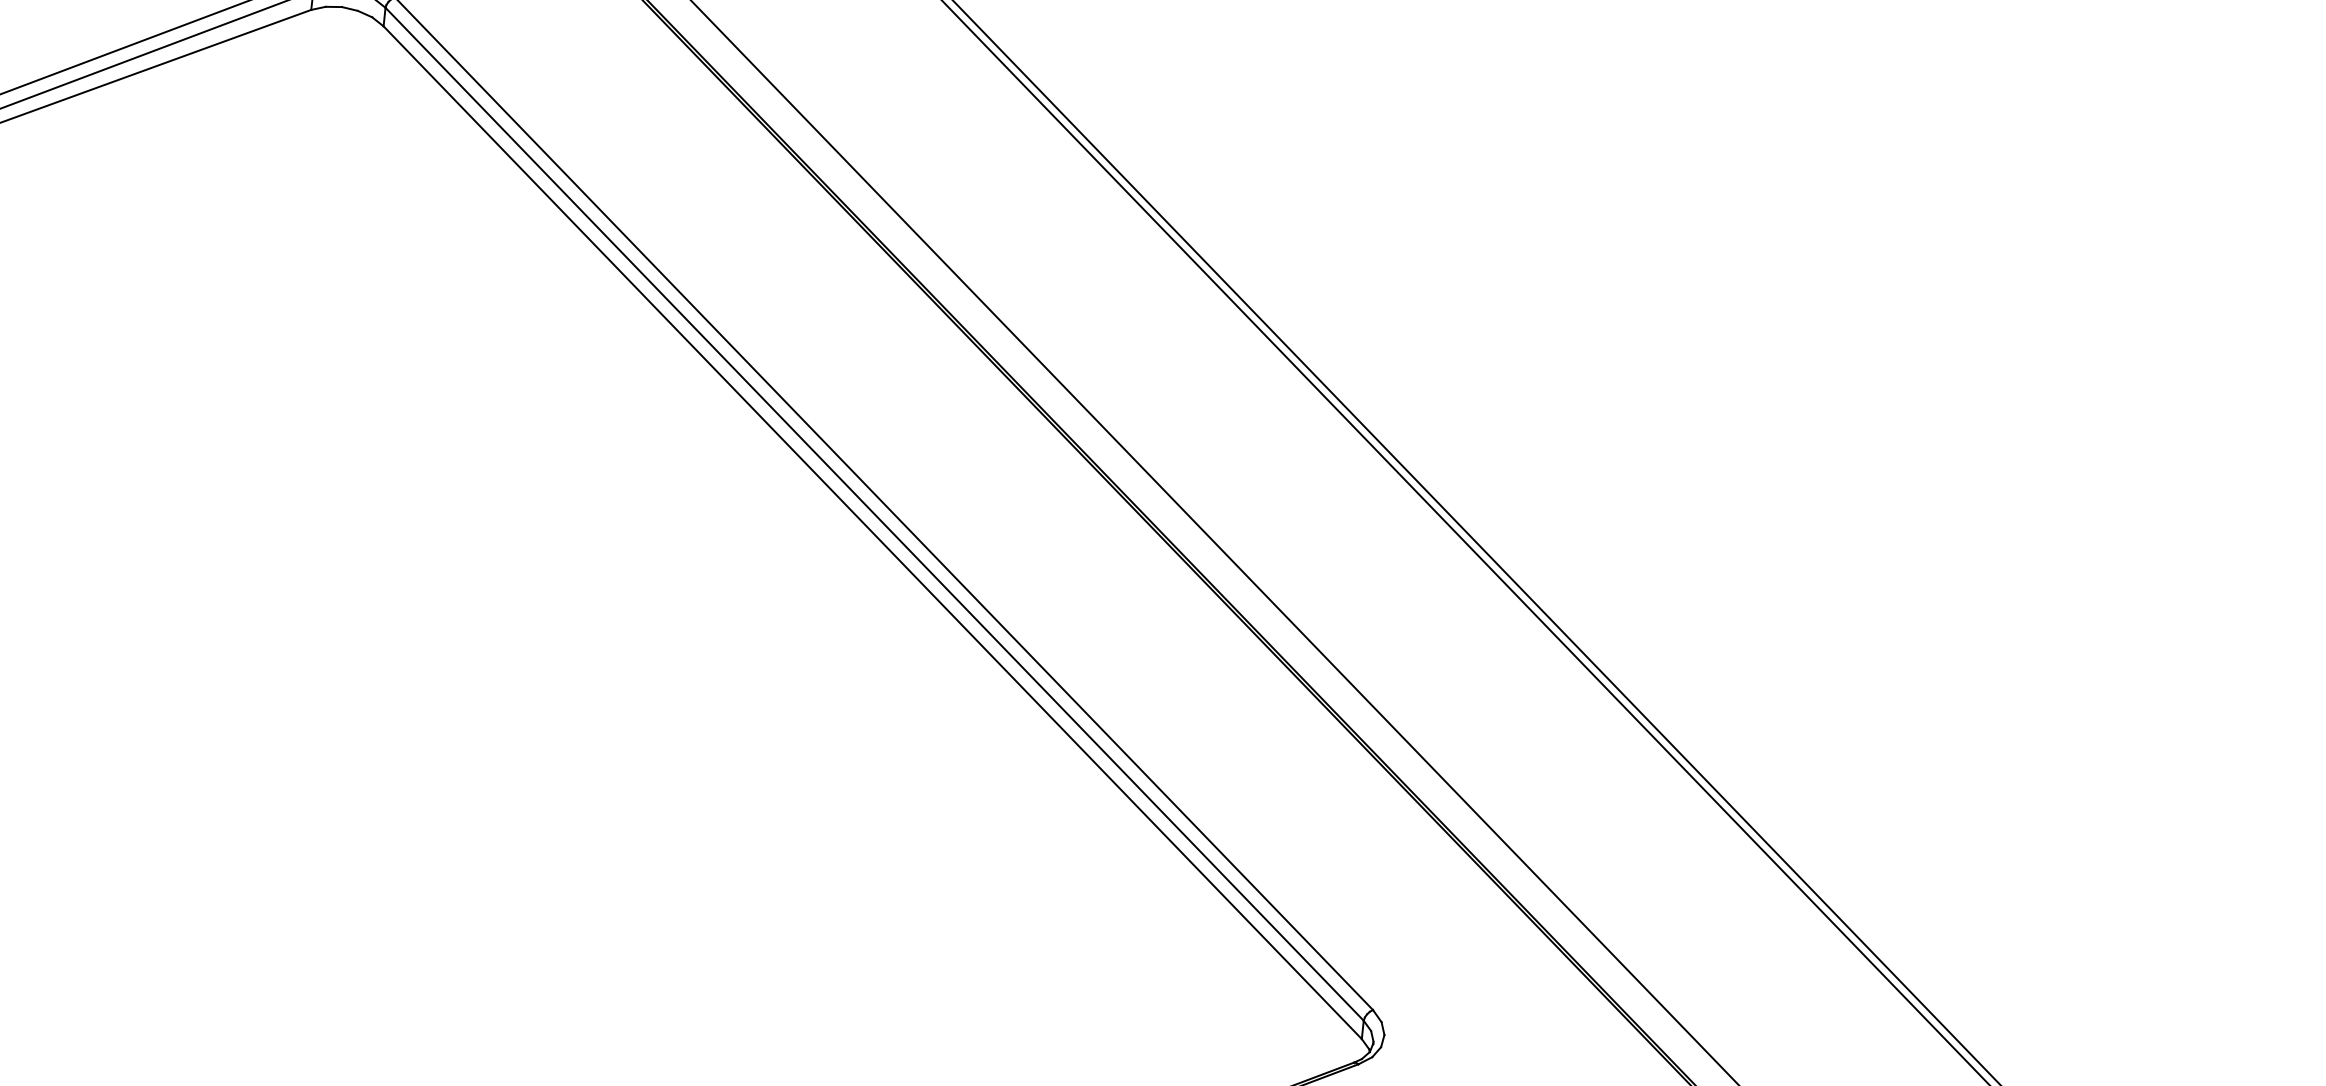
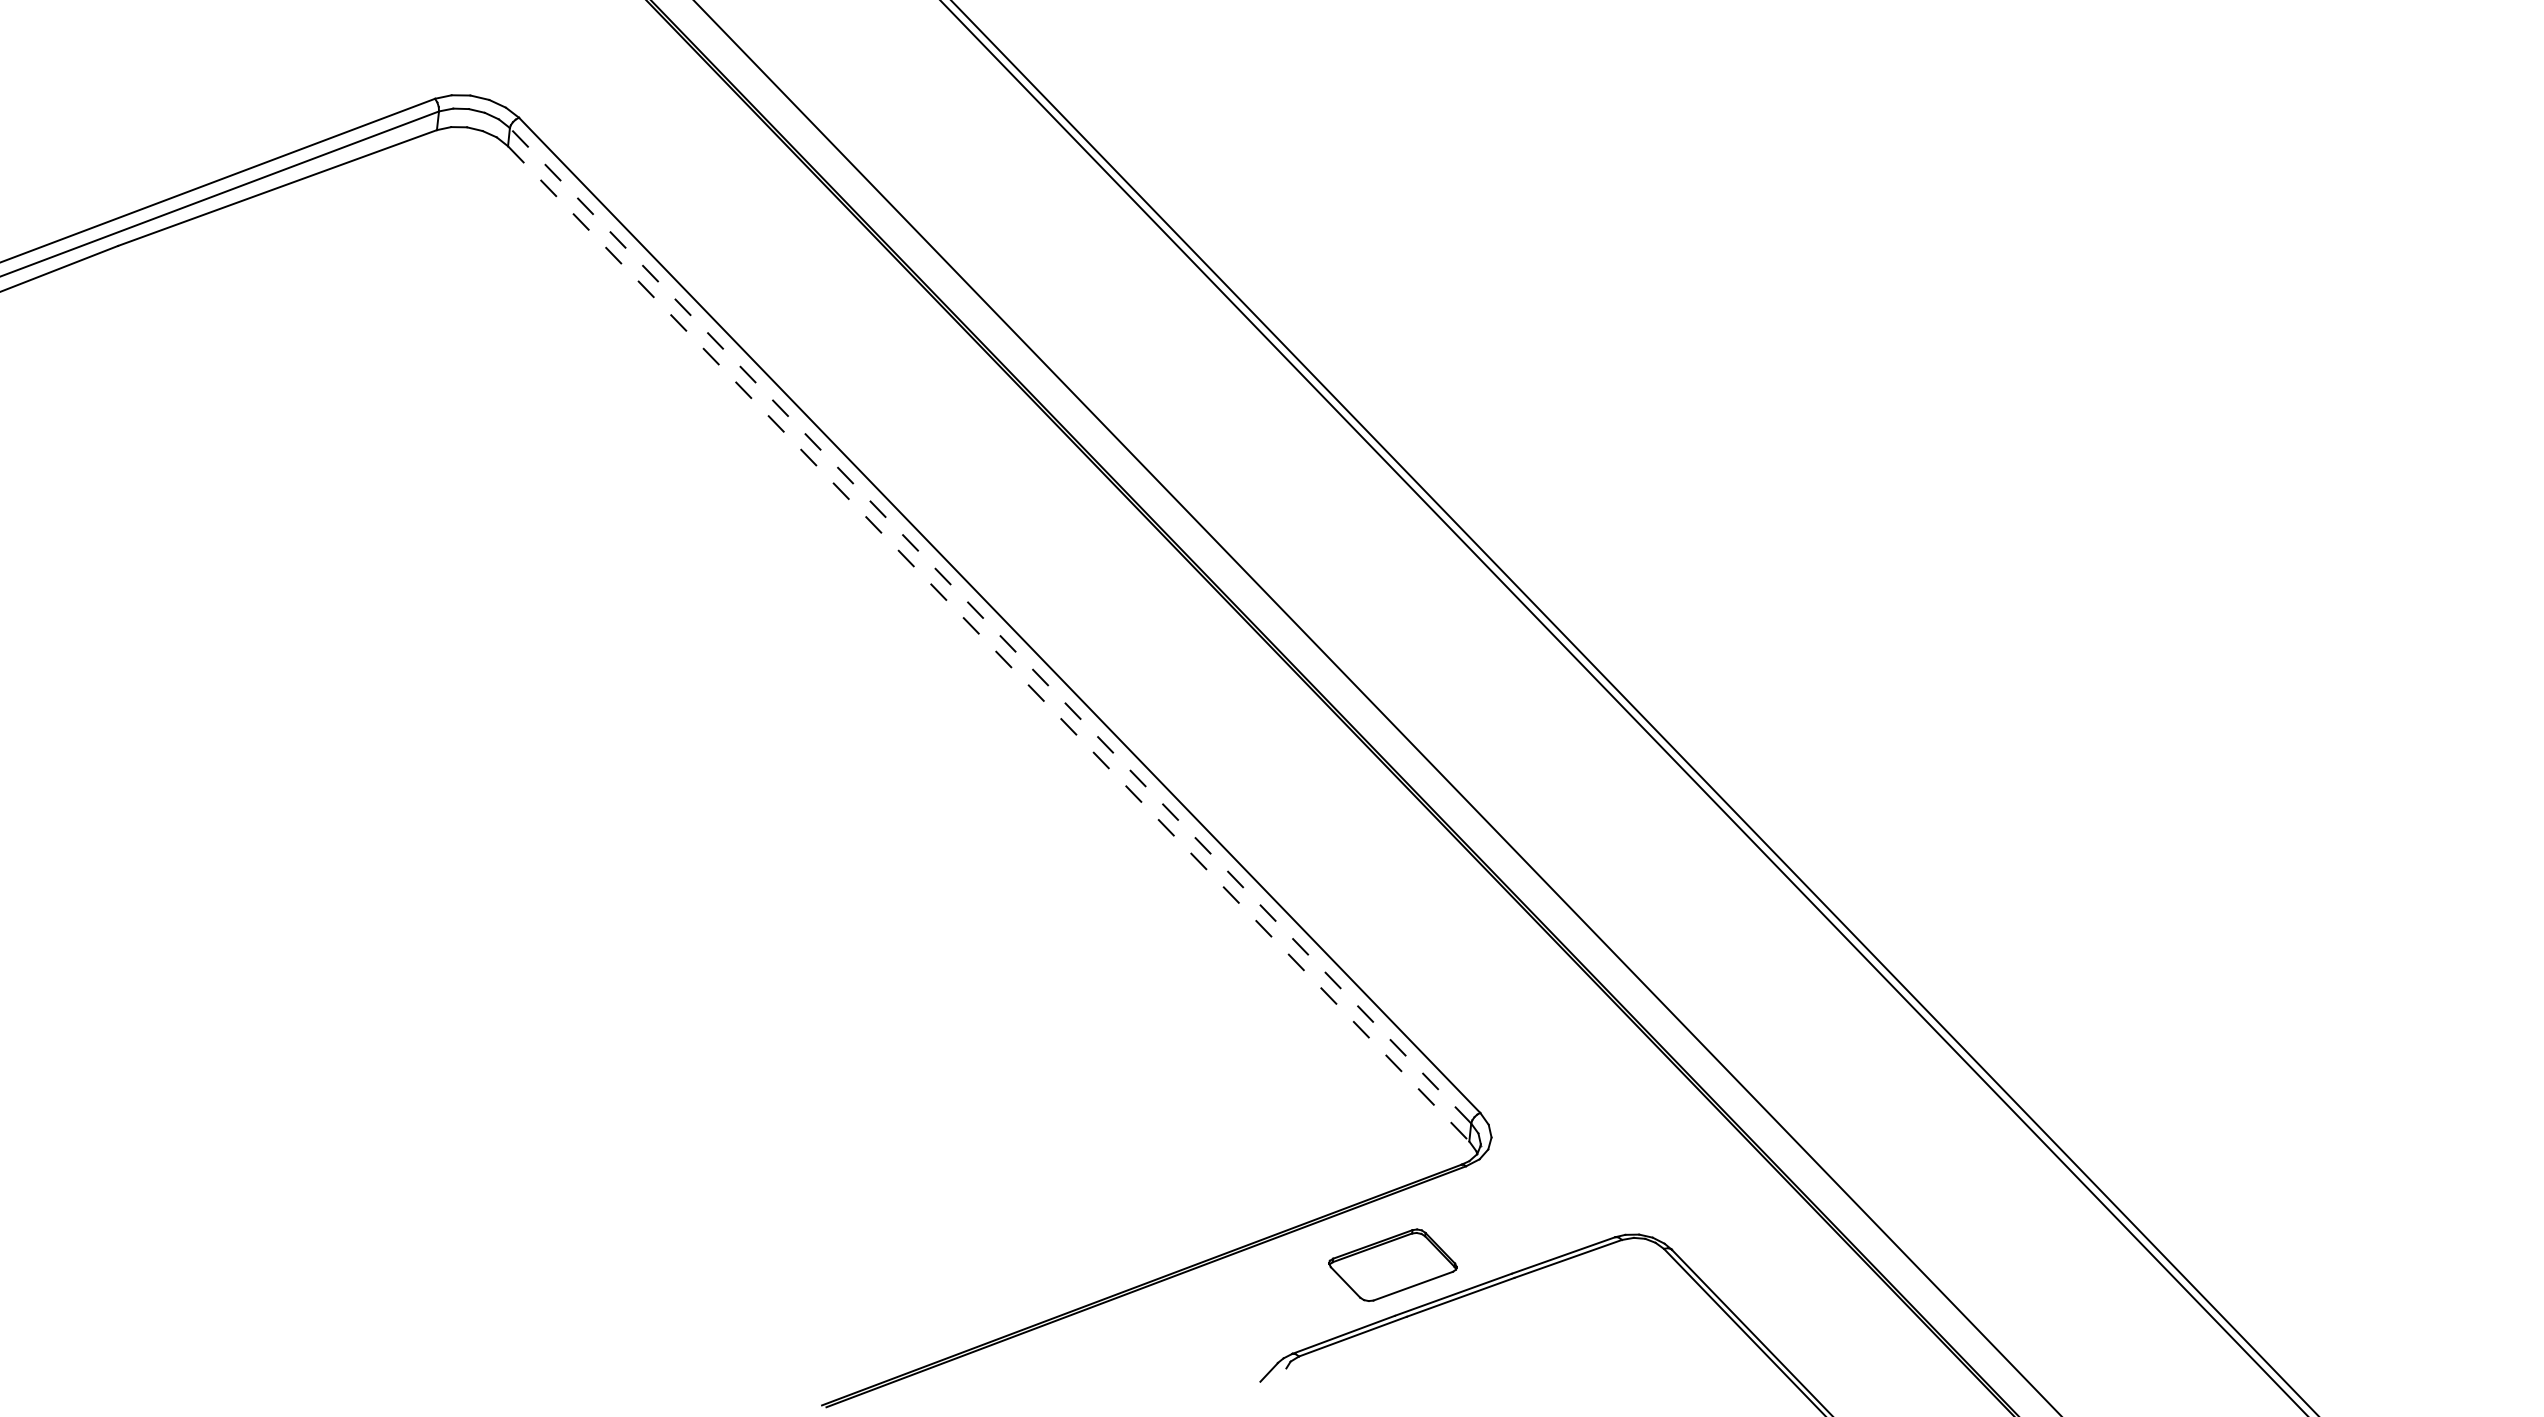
line: (874, 513) -> (990, 625), solid -> dashed
line: (872, 532) -> (988, 643), solid -> dashed

